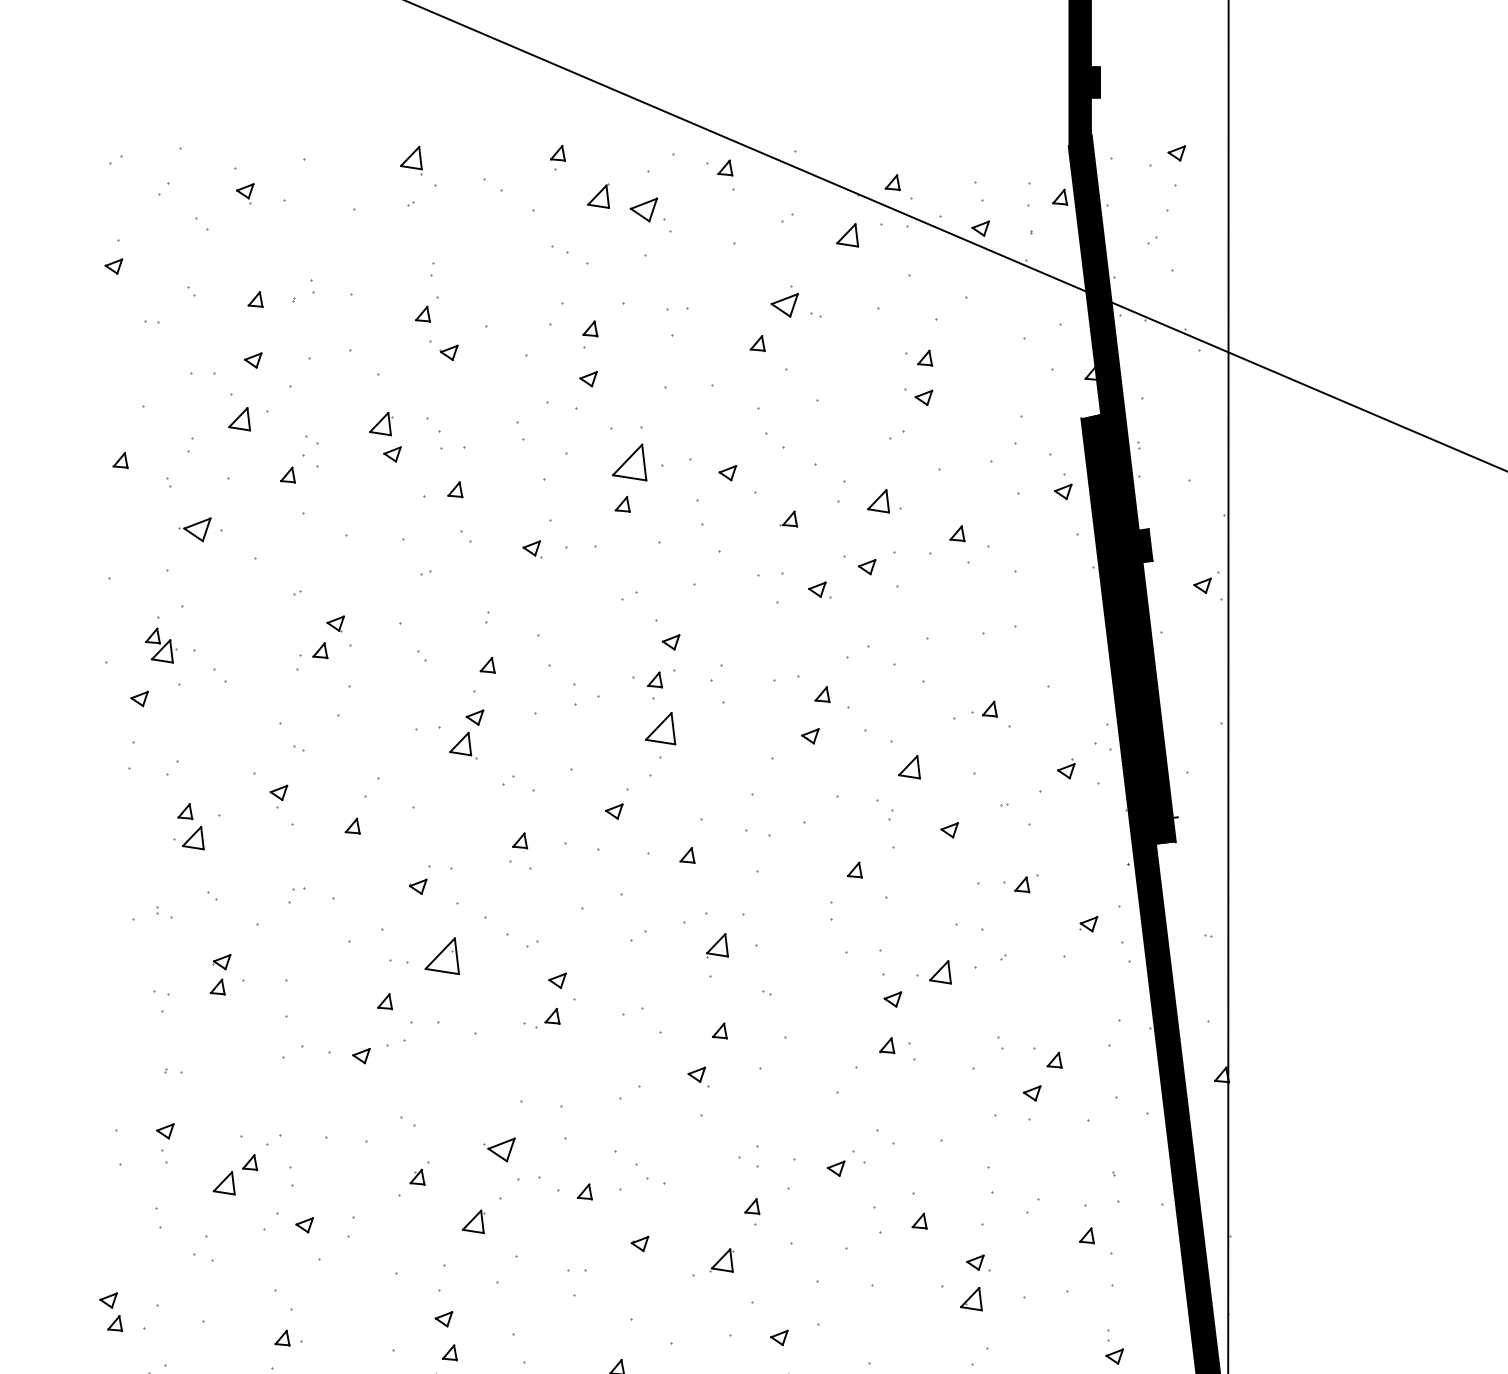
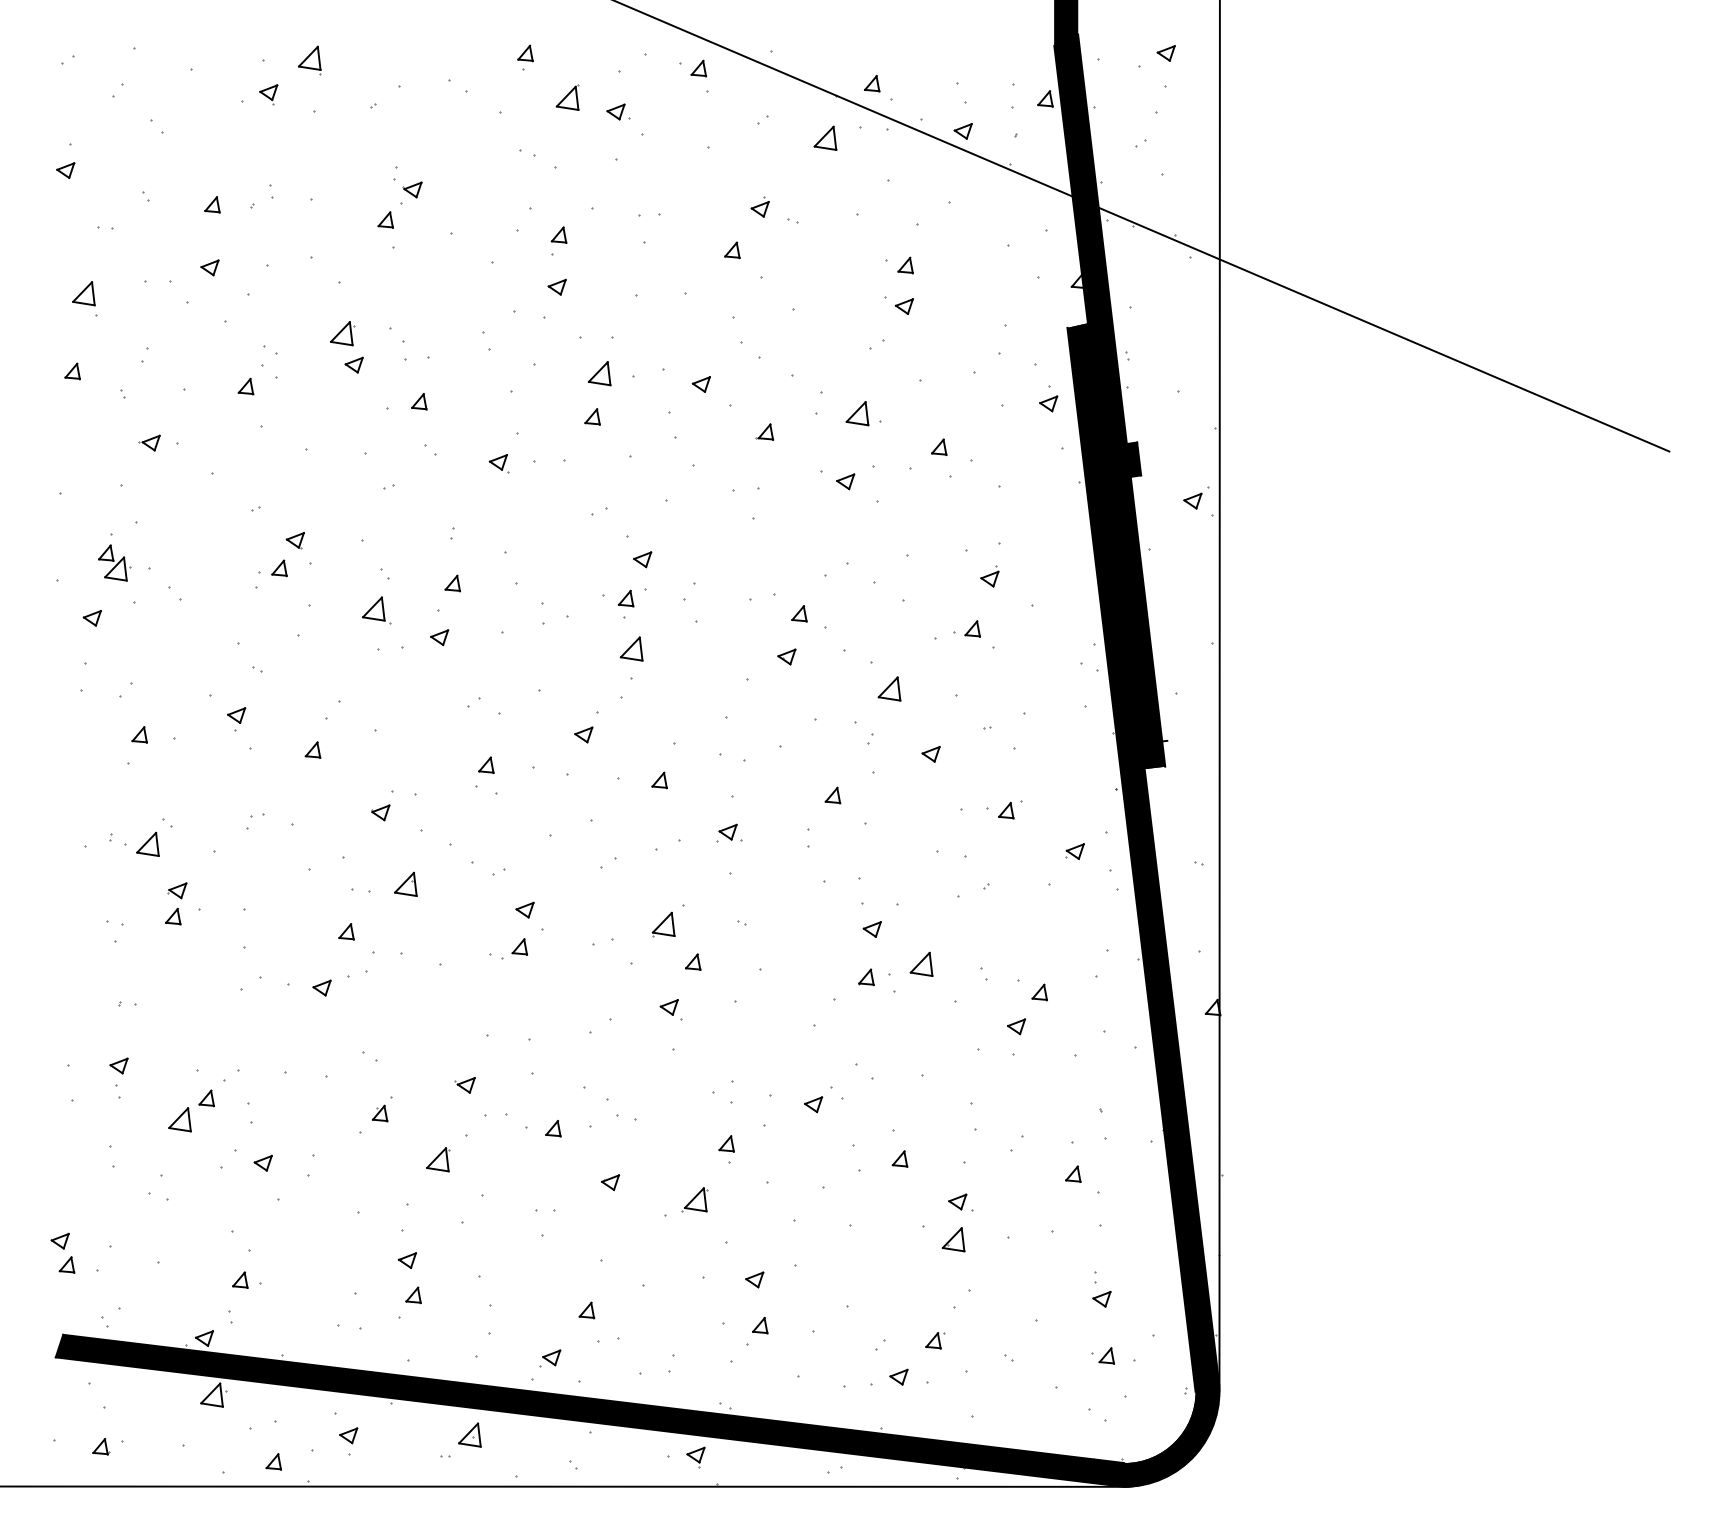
part: (411, 160) -> (309, 60), moved
part: (245, 193) -> (268, 94), moved
part: (647, 209) -> (618, 111), size x0.62
part: (783, 301) -> (759, 206), size x0.62
part: (448, 352) -> (412, 189), moved
part: (239, 419) -> (83, 293), moved
part: (629, 462) -> (599, 373), size x0.62
part: (194, 529) -> (149, 442), size x0.62
part: (819, 589) -> (730, 832), moved
part: (660, 728) -> (631, 648), size x0.71
part: (463, 745) -> (376, 610), moved
part: (1065, 768) -> (989, 576), moved
part: (192, 837) -> (147, 843), moved
part: (717, 945) -> (663, 924), moved
part: (442, 955) -> (405, 883), size x0.62
part: (940, 971) -> (921, 963), moved
part: (499, 1150) -> (464, 1085), size x0.62

